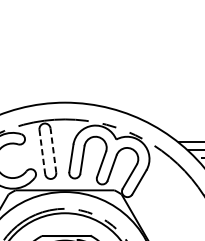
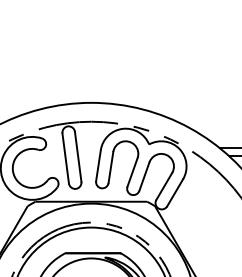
line: (53, 150) -> (78, 156), dashed -> solid
line: (42, 152) -> (65, 158), dashed -> solid

